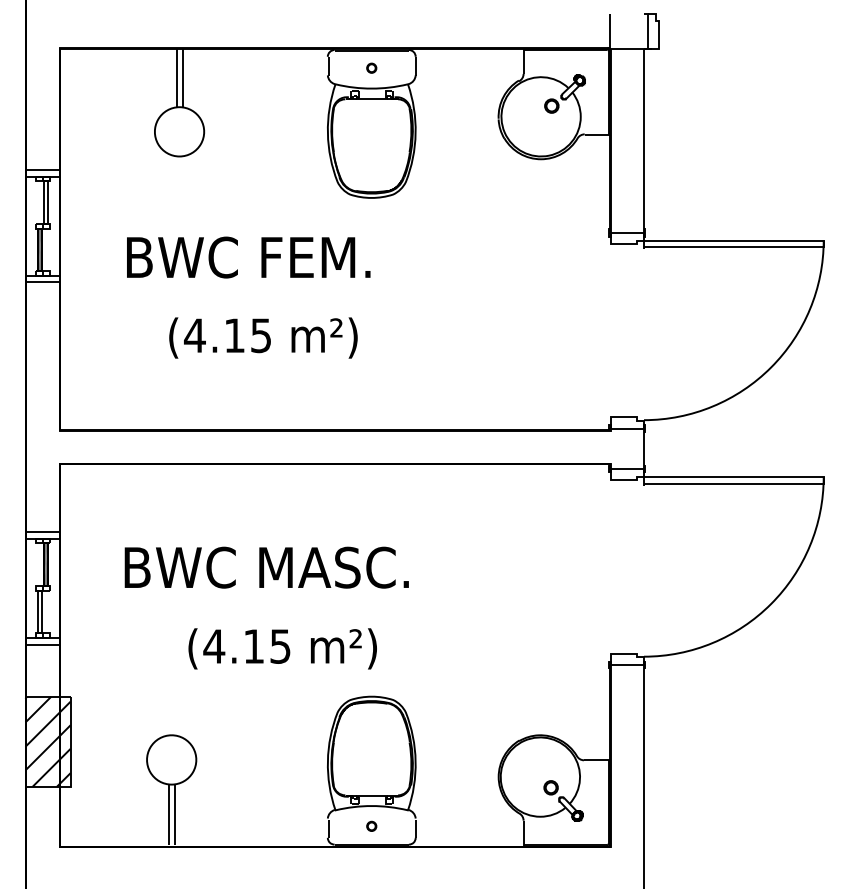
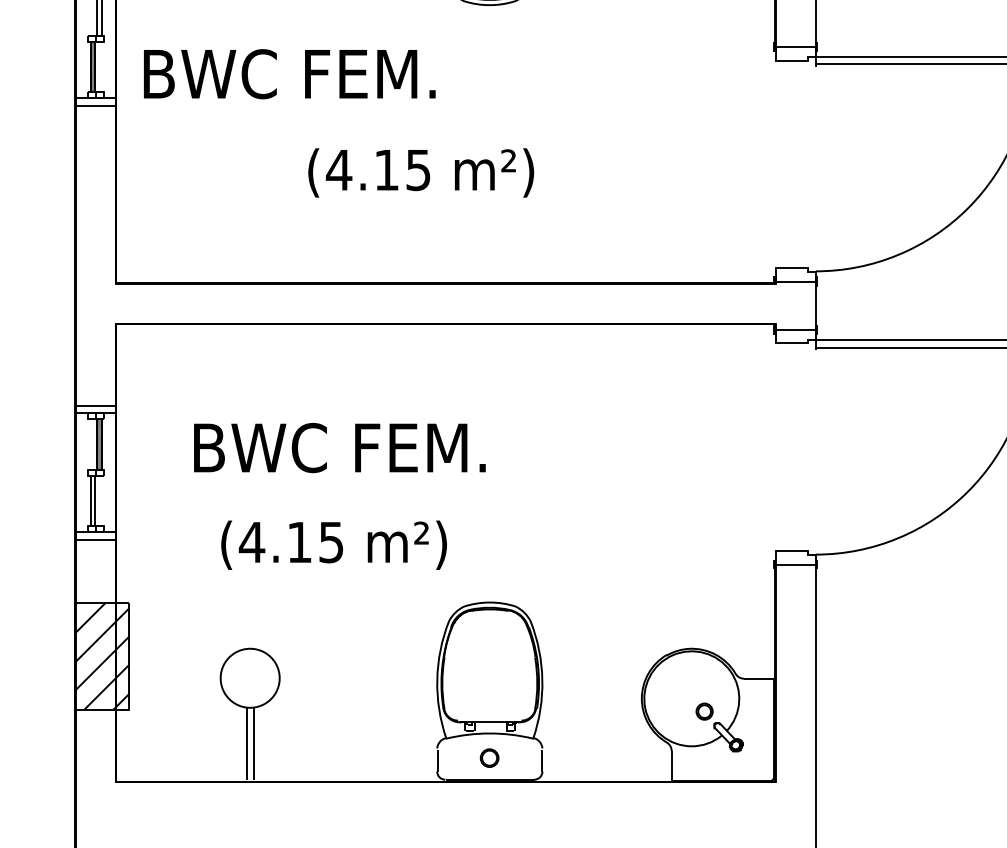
text: (248, 257) -> (289, 74), moved
text: (263, 337) -> (421, 172), moved
text: (336, 567) -> (447, 447), BWC MASC. -> BWC FEM.
text: (282, 648) -> (333, 544), moved
part: (371, 825) -> (489, 756), size x1.6

